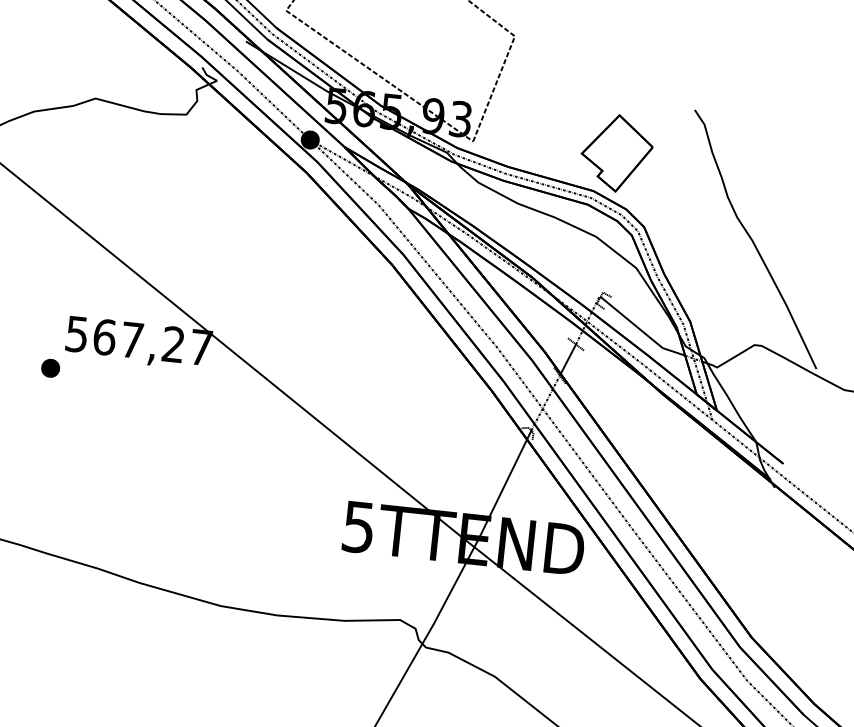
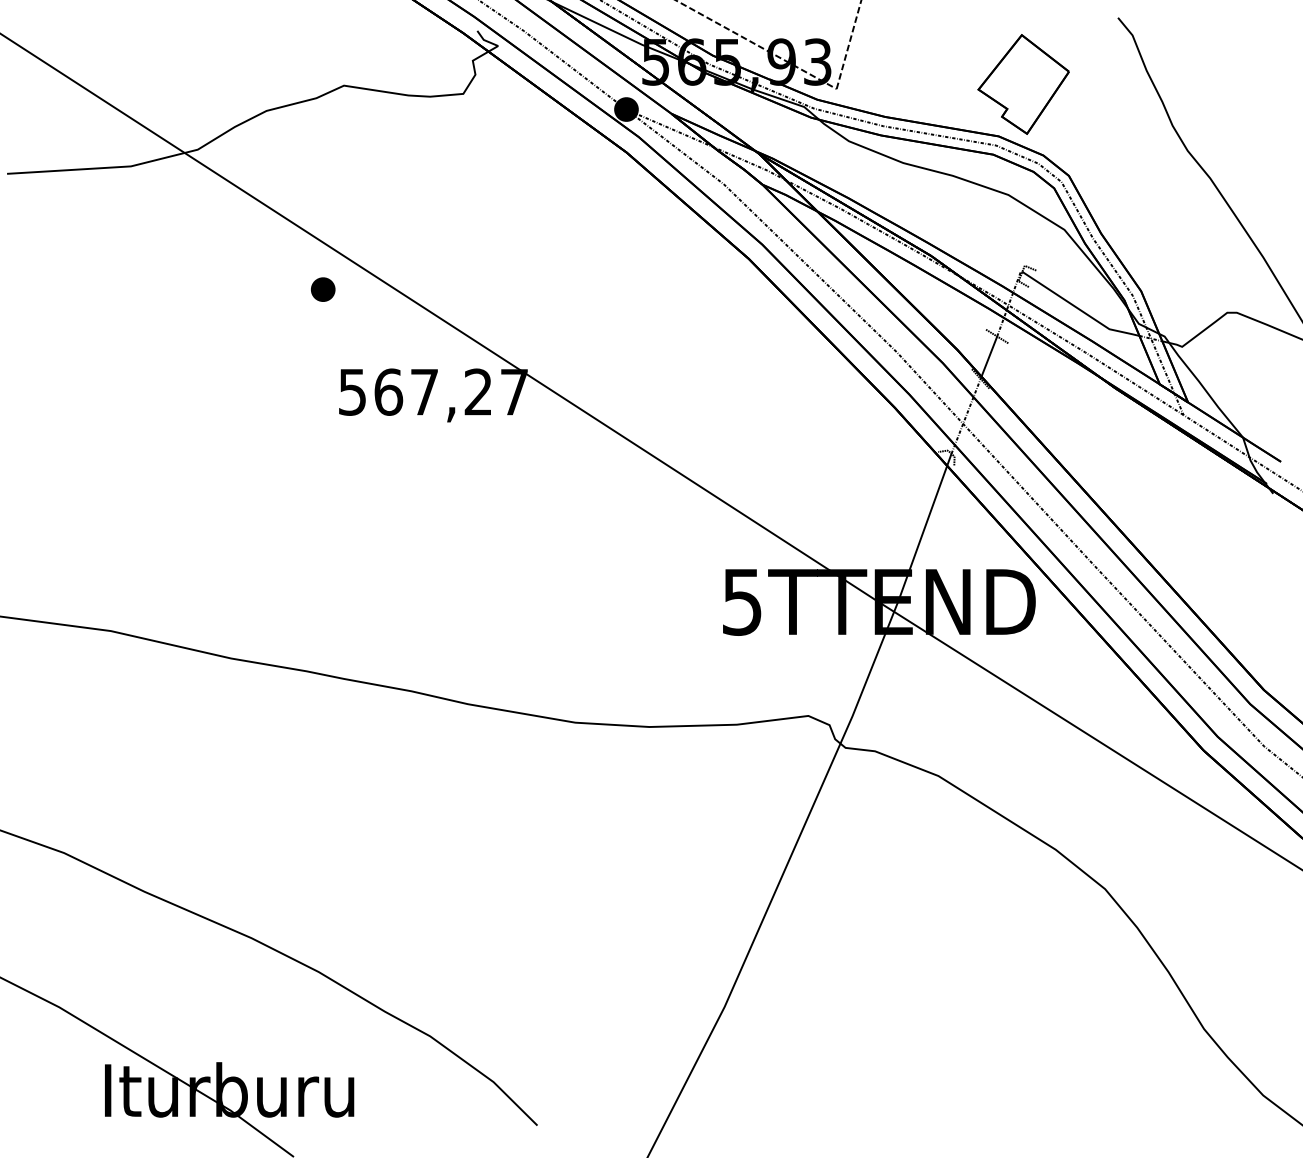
part: (50, 368) -> (323, 289), moved

